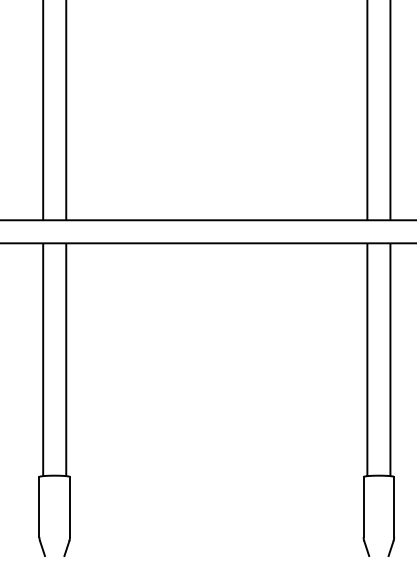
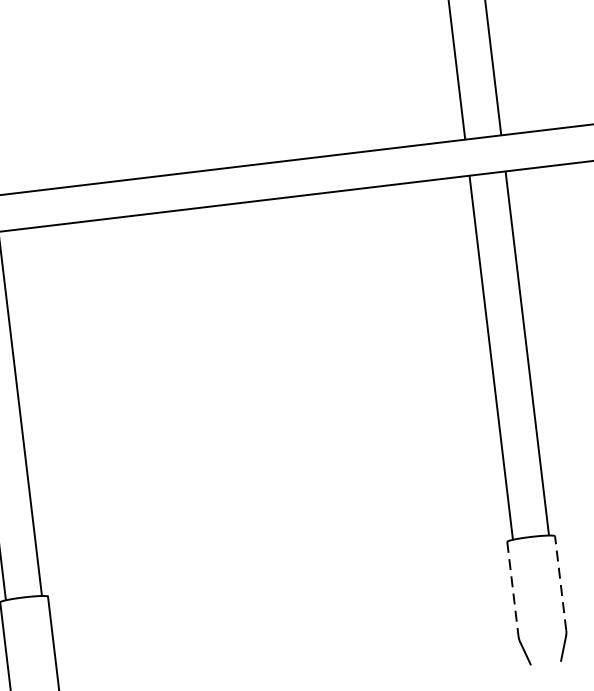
line: (394, 506) -> (561, 582), solid -> dashed
line: (363, 507) -> (512, 589), solid -> dashed

